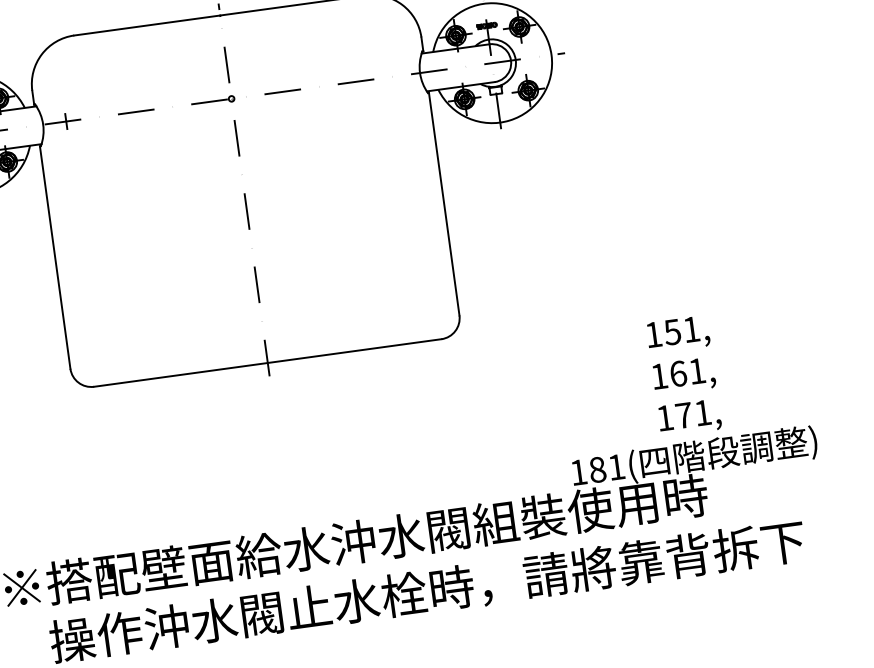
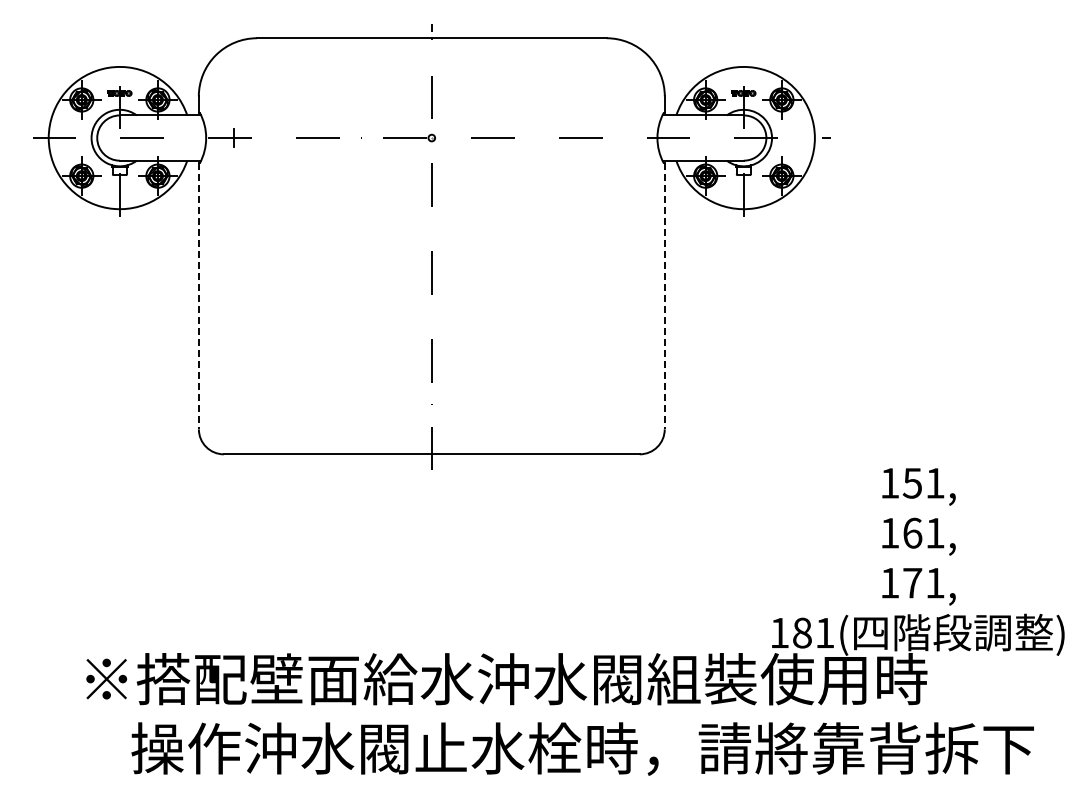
line: (444, 204) -> (664, 296), solid -> dashed
line: (54, 257) -> (198, 296), solid -> dashed

